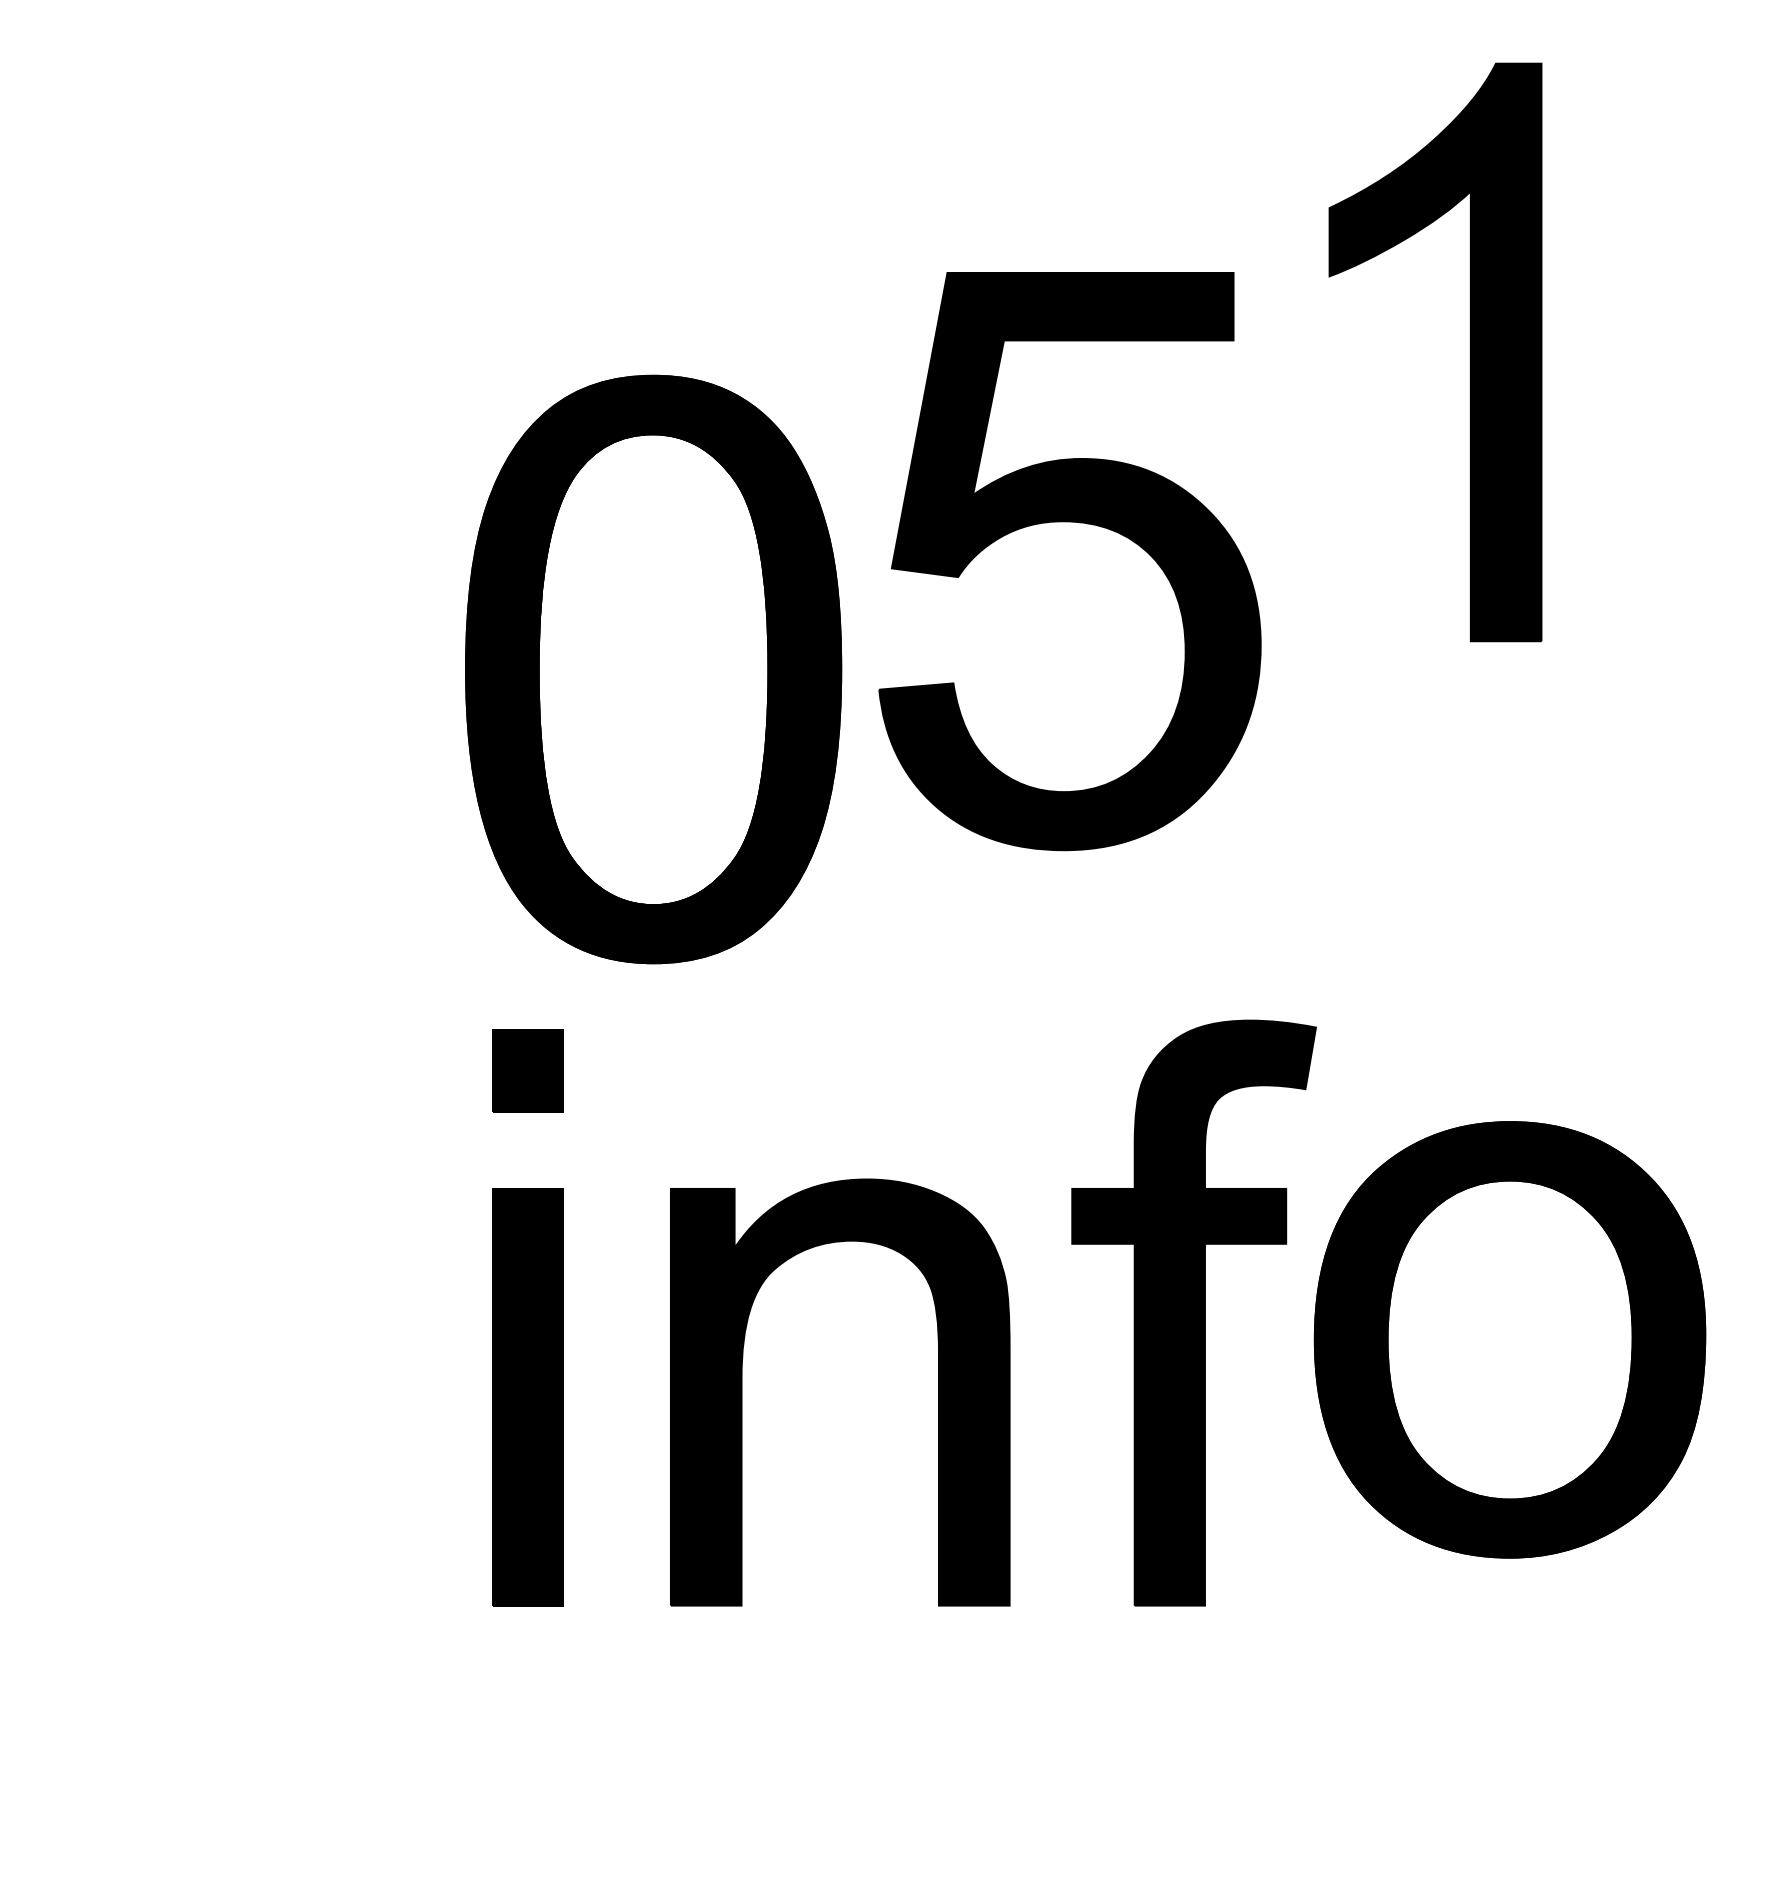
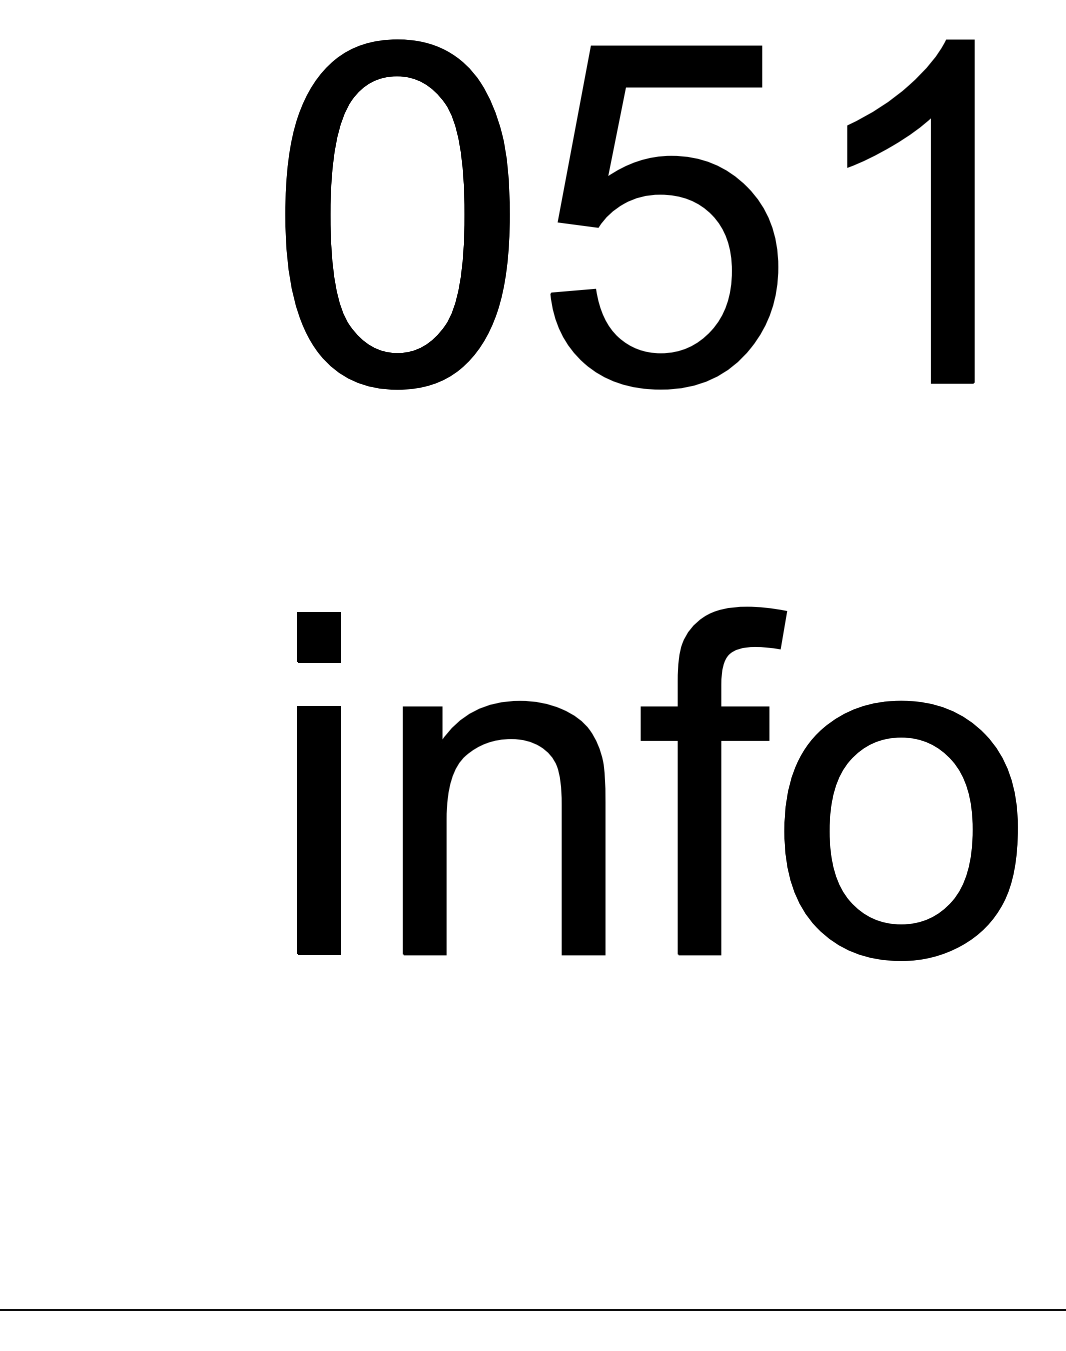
part: (1470, 352) -> (931, 211), moved
part: (1078, 524) -> (669, 195), moved
part: (653, 669) -> (397, 214), moved
part: (1508, 1339) -> (900, 830), moved

